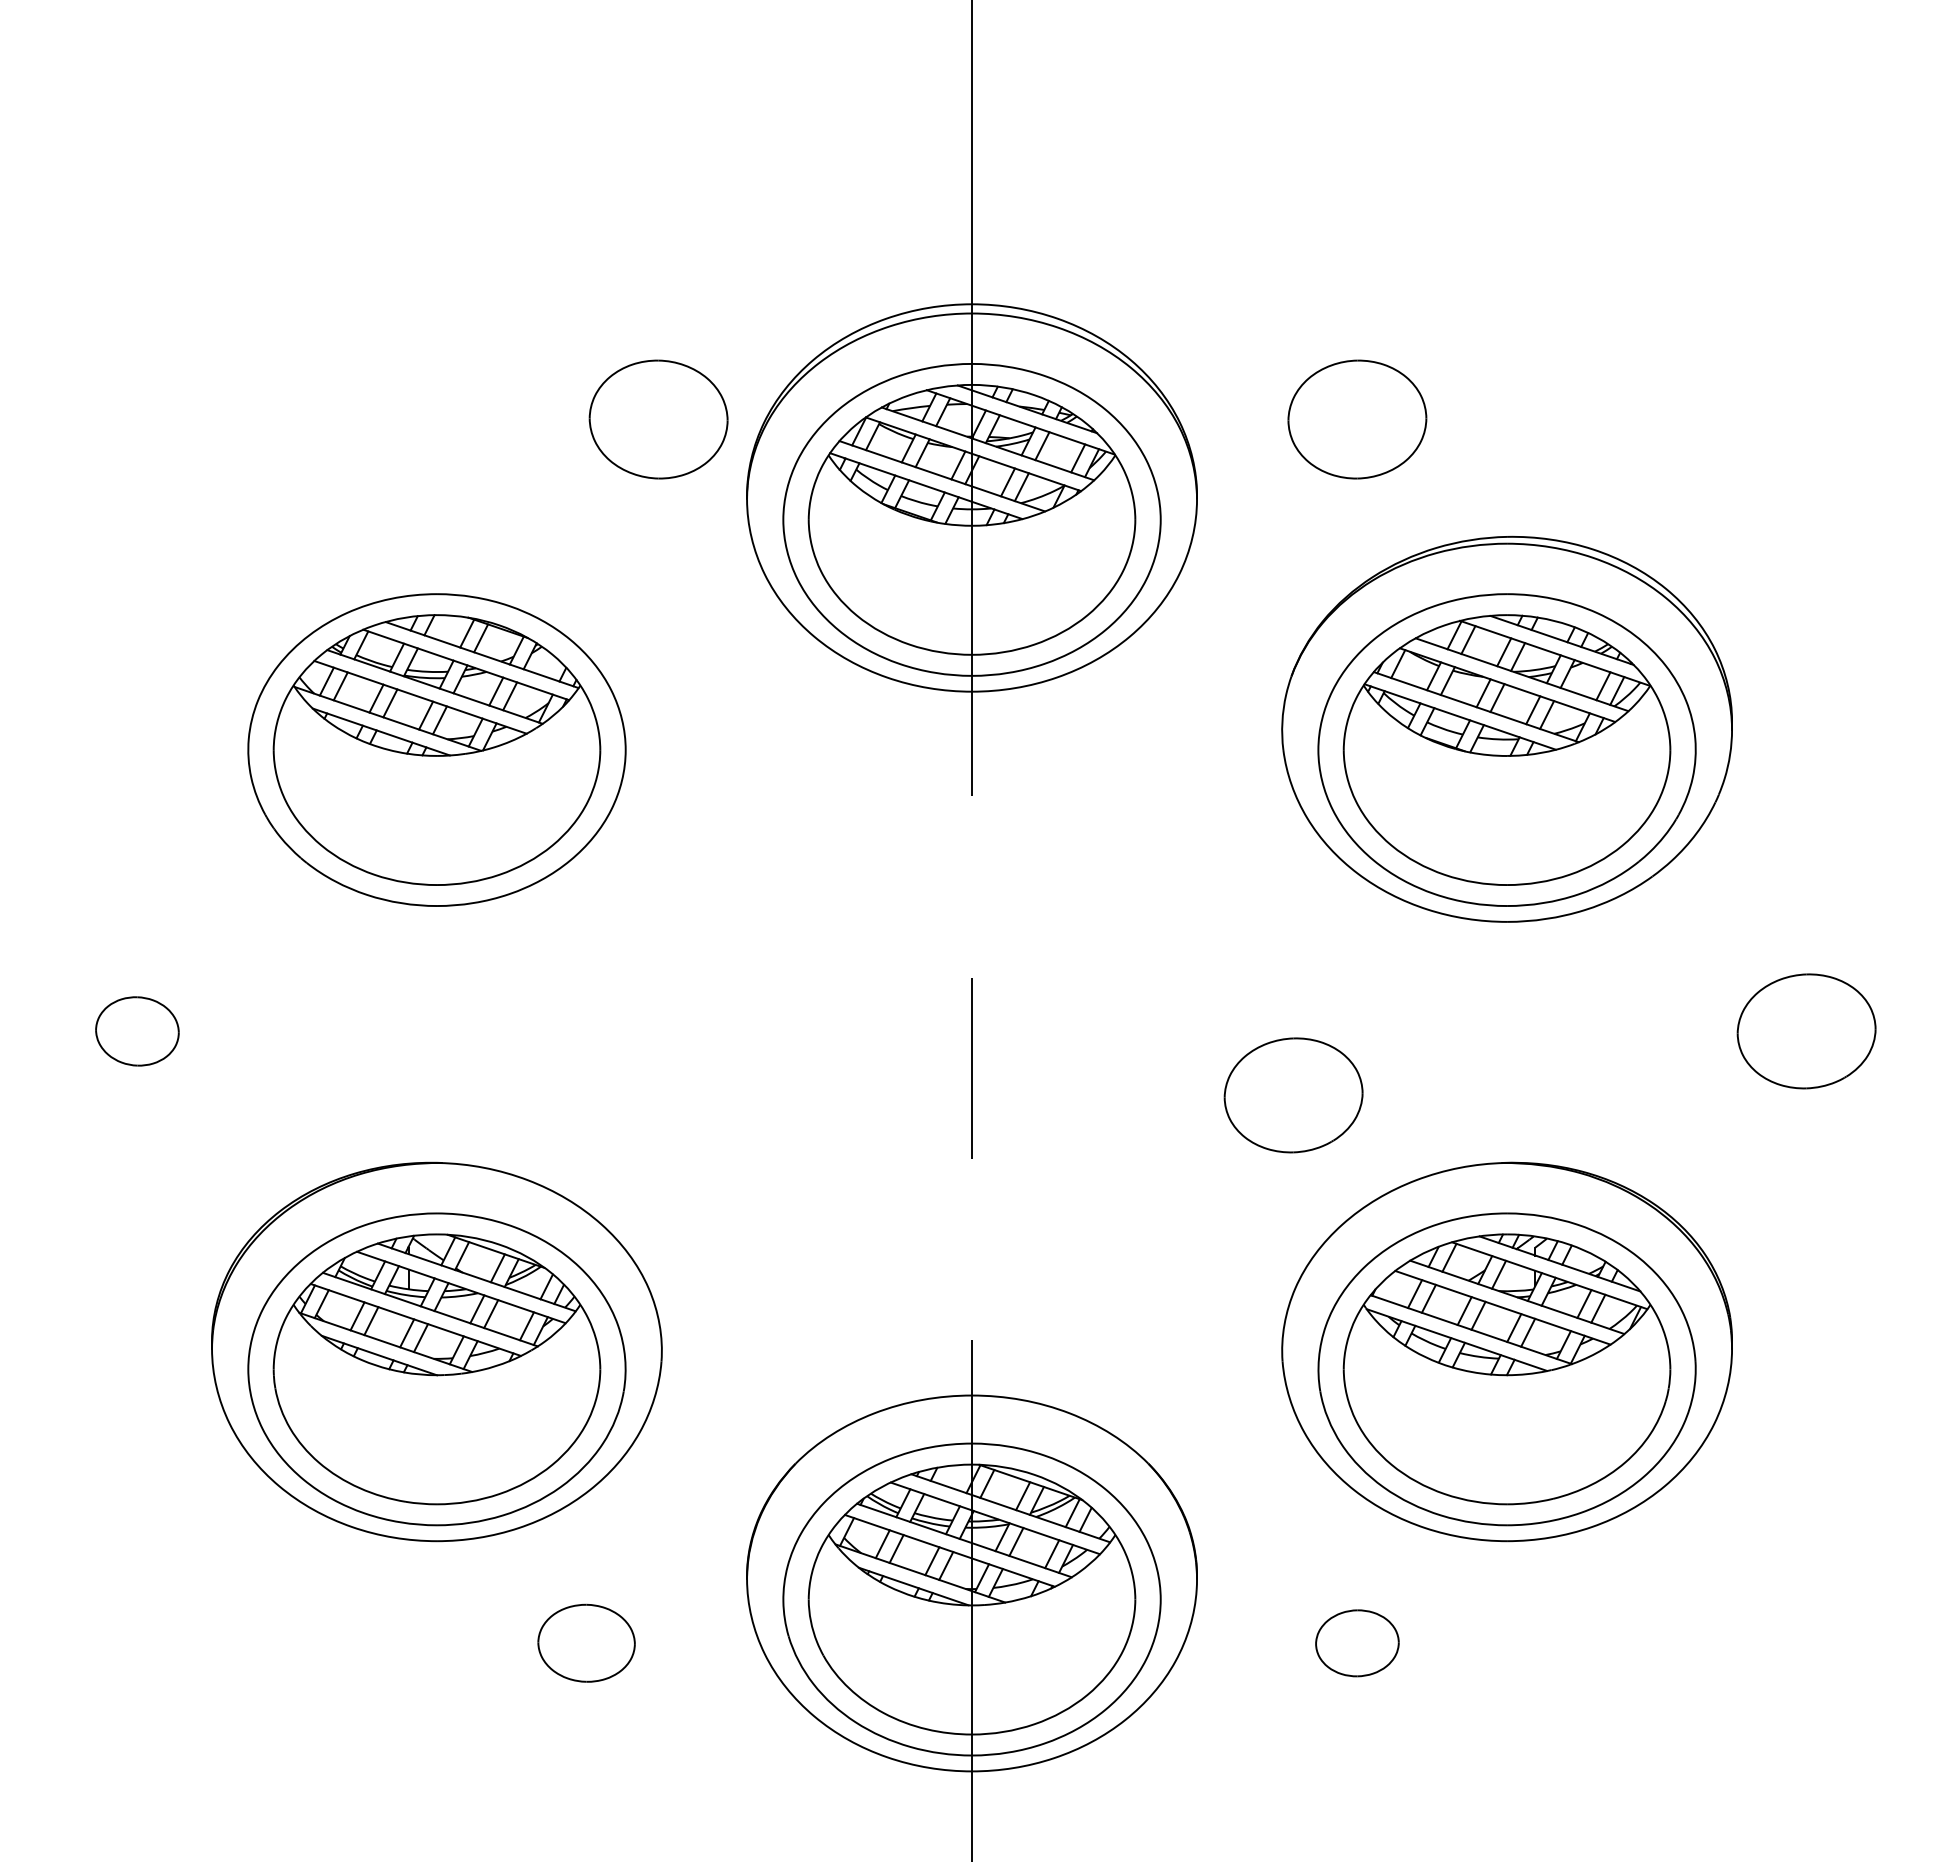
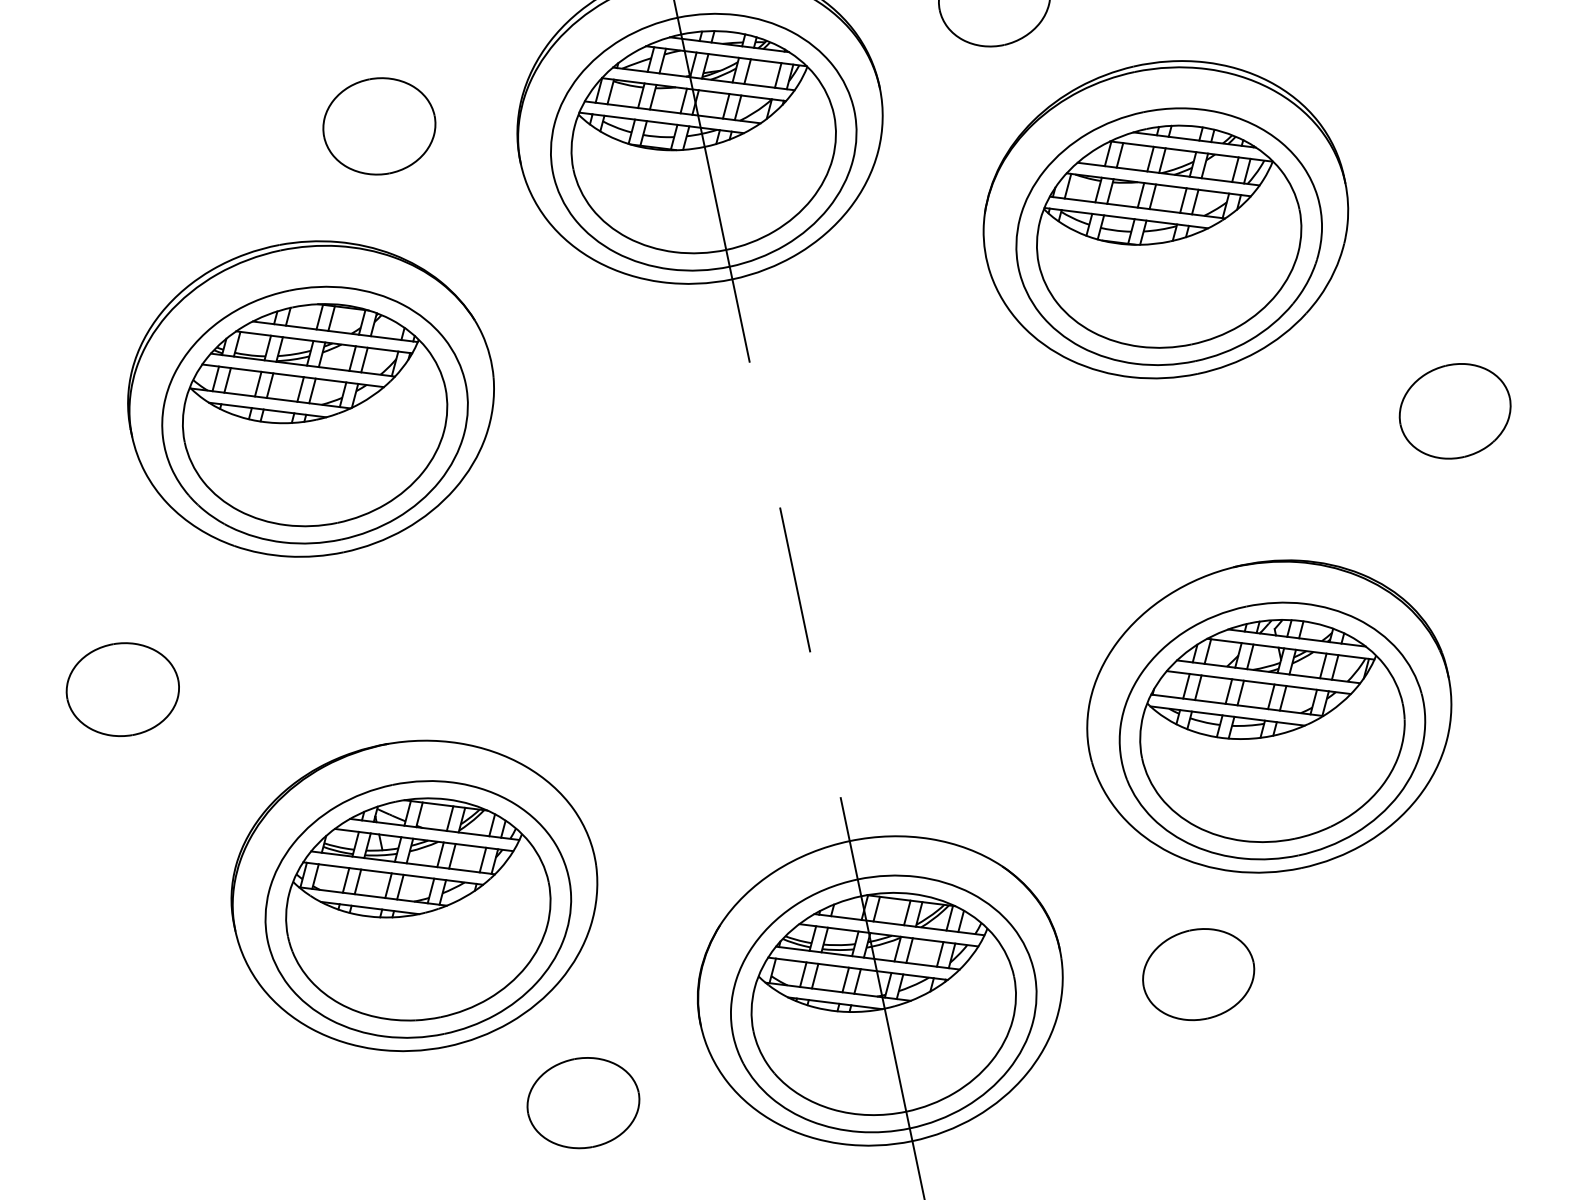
part: (658, 419) -> (379, 126), moved
part: (436, 728) -> (311, 398), added
part: (137, 1031) -> (122, 689), size x1.67
part: (1293, 1095) -> (1056, 548), removed
part: (586, 1643) -> (583, 1103), size x1.43
part: (1357, 1643) -> (1198, 974), size x1.67

